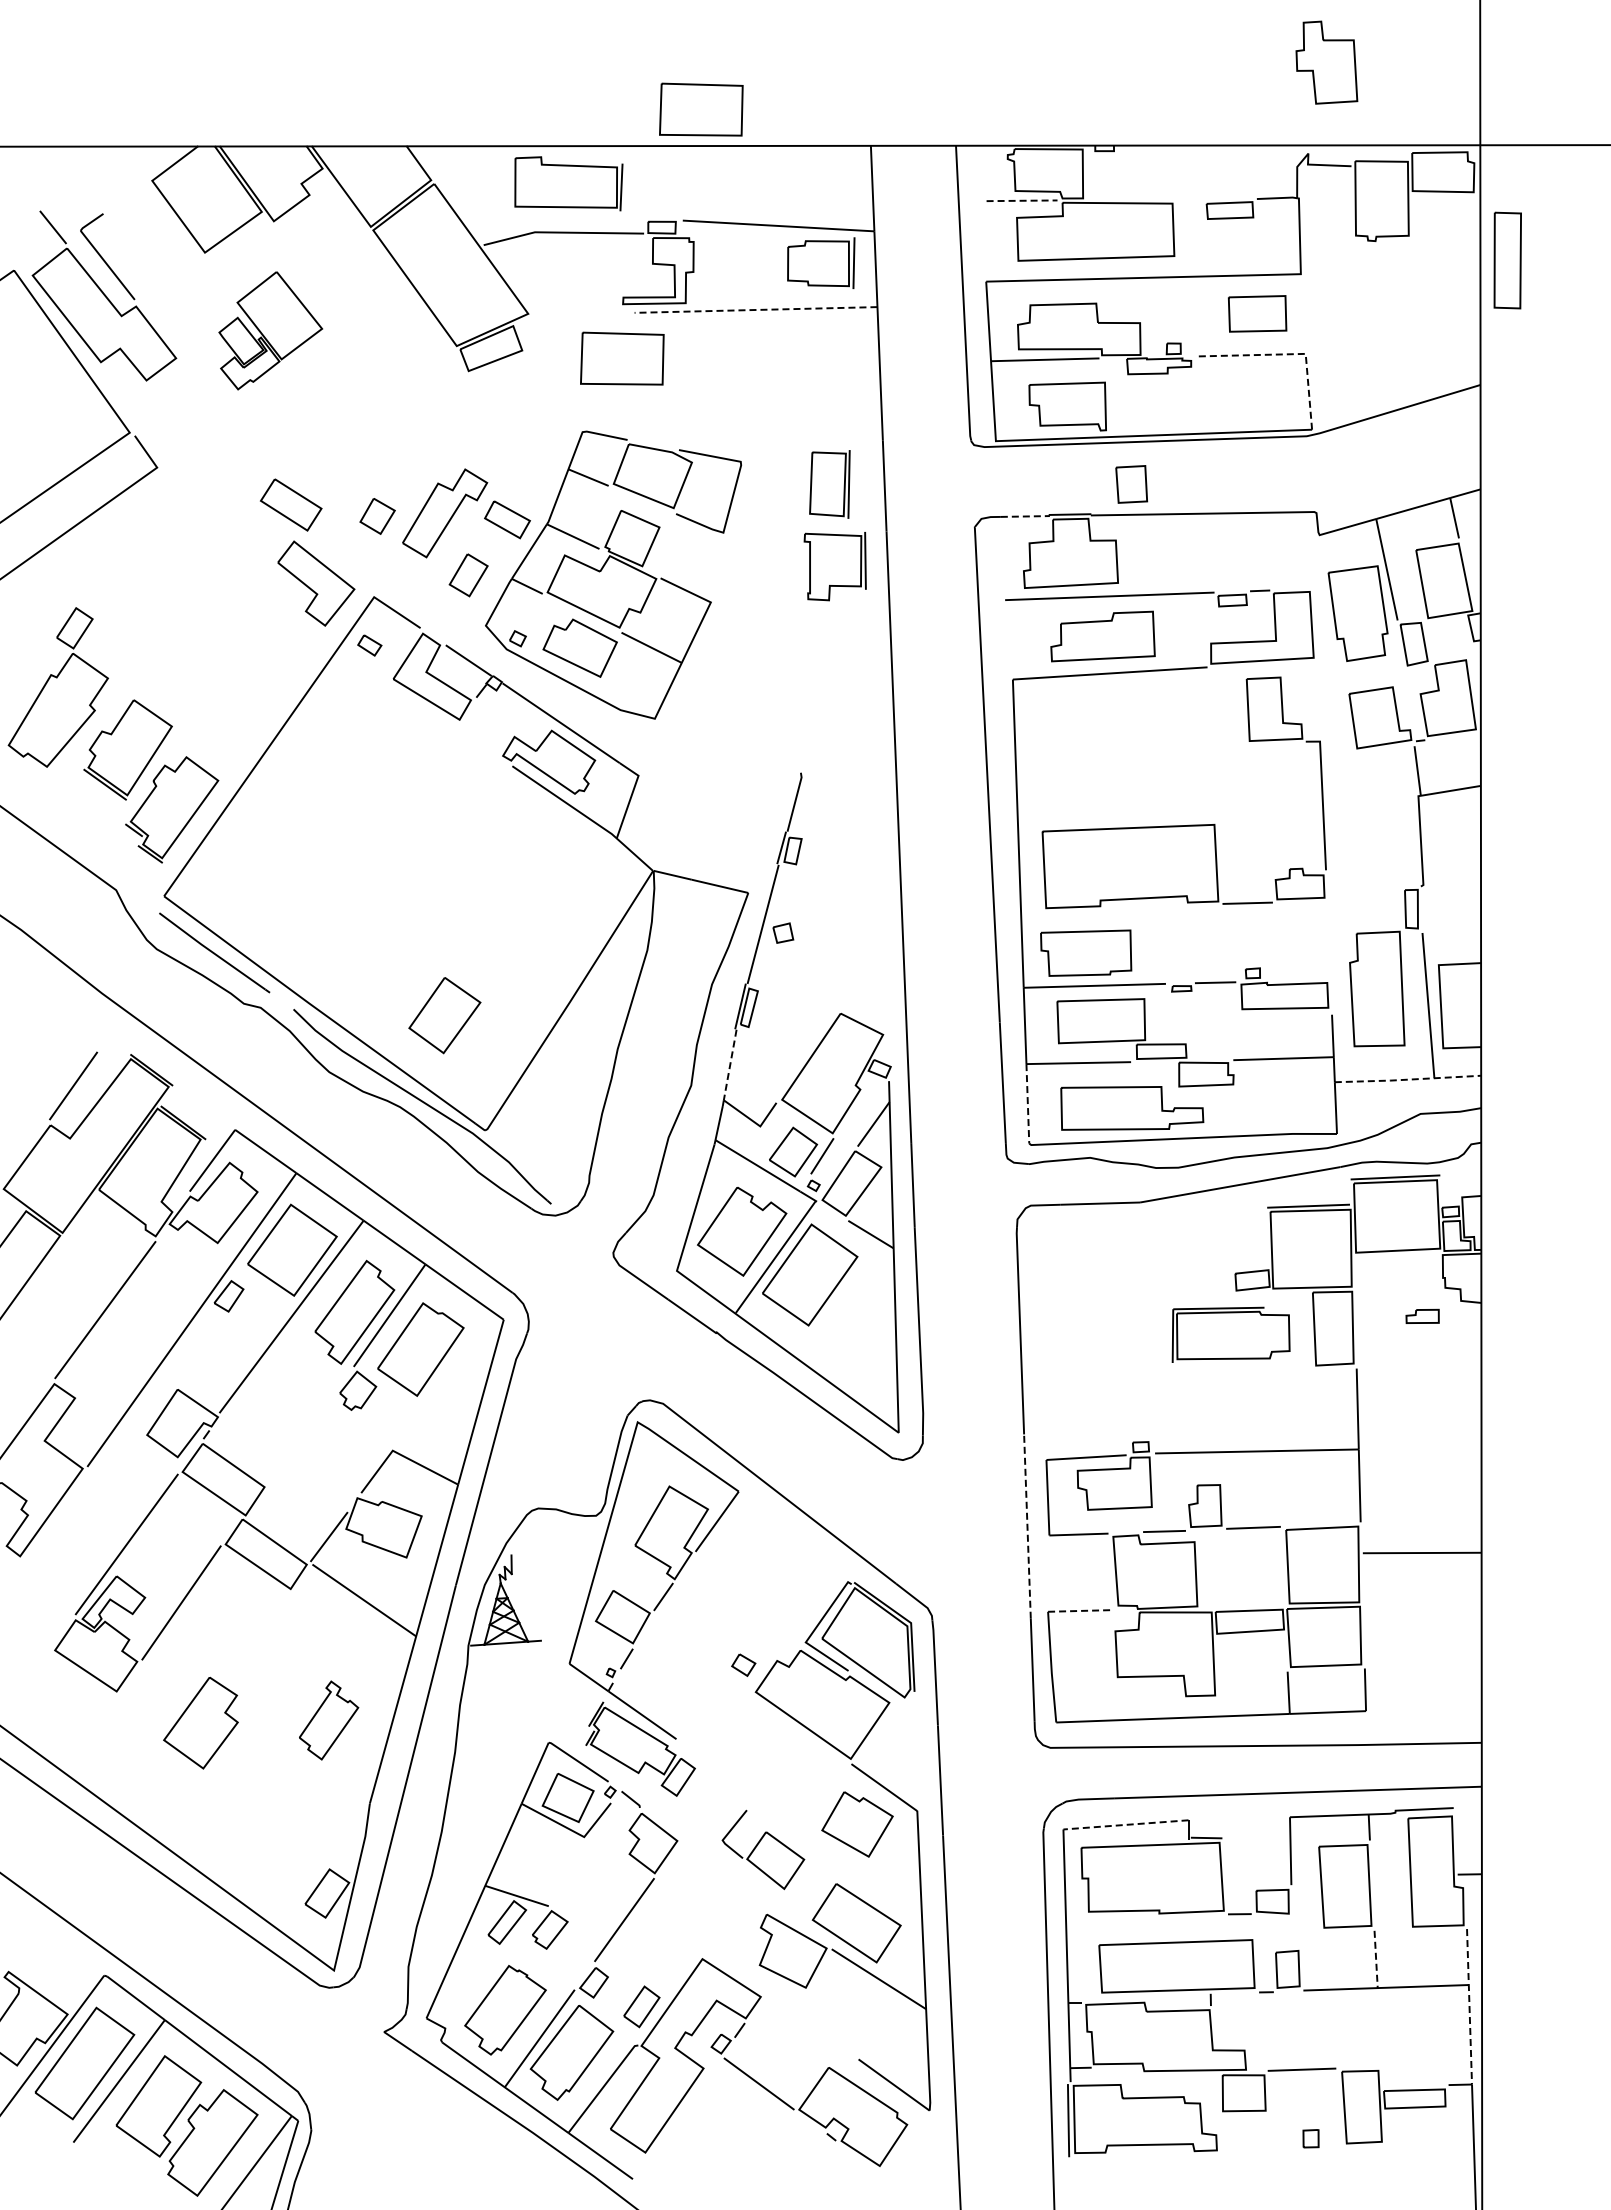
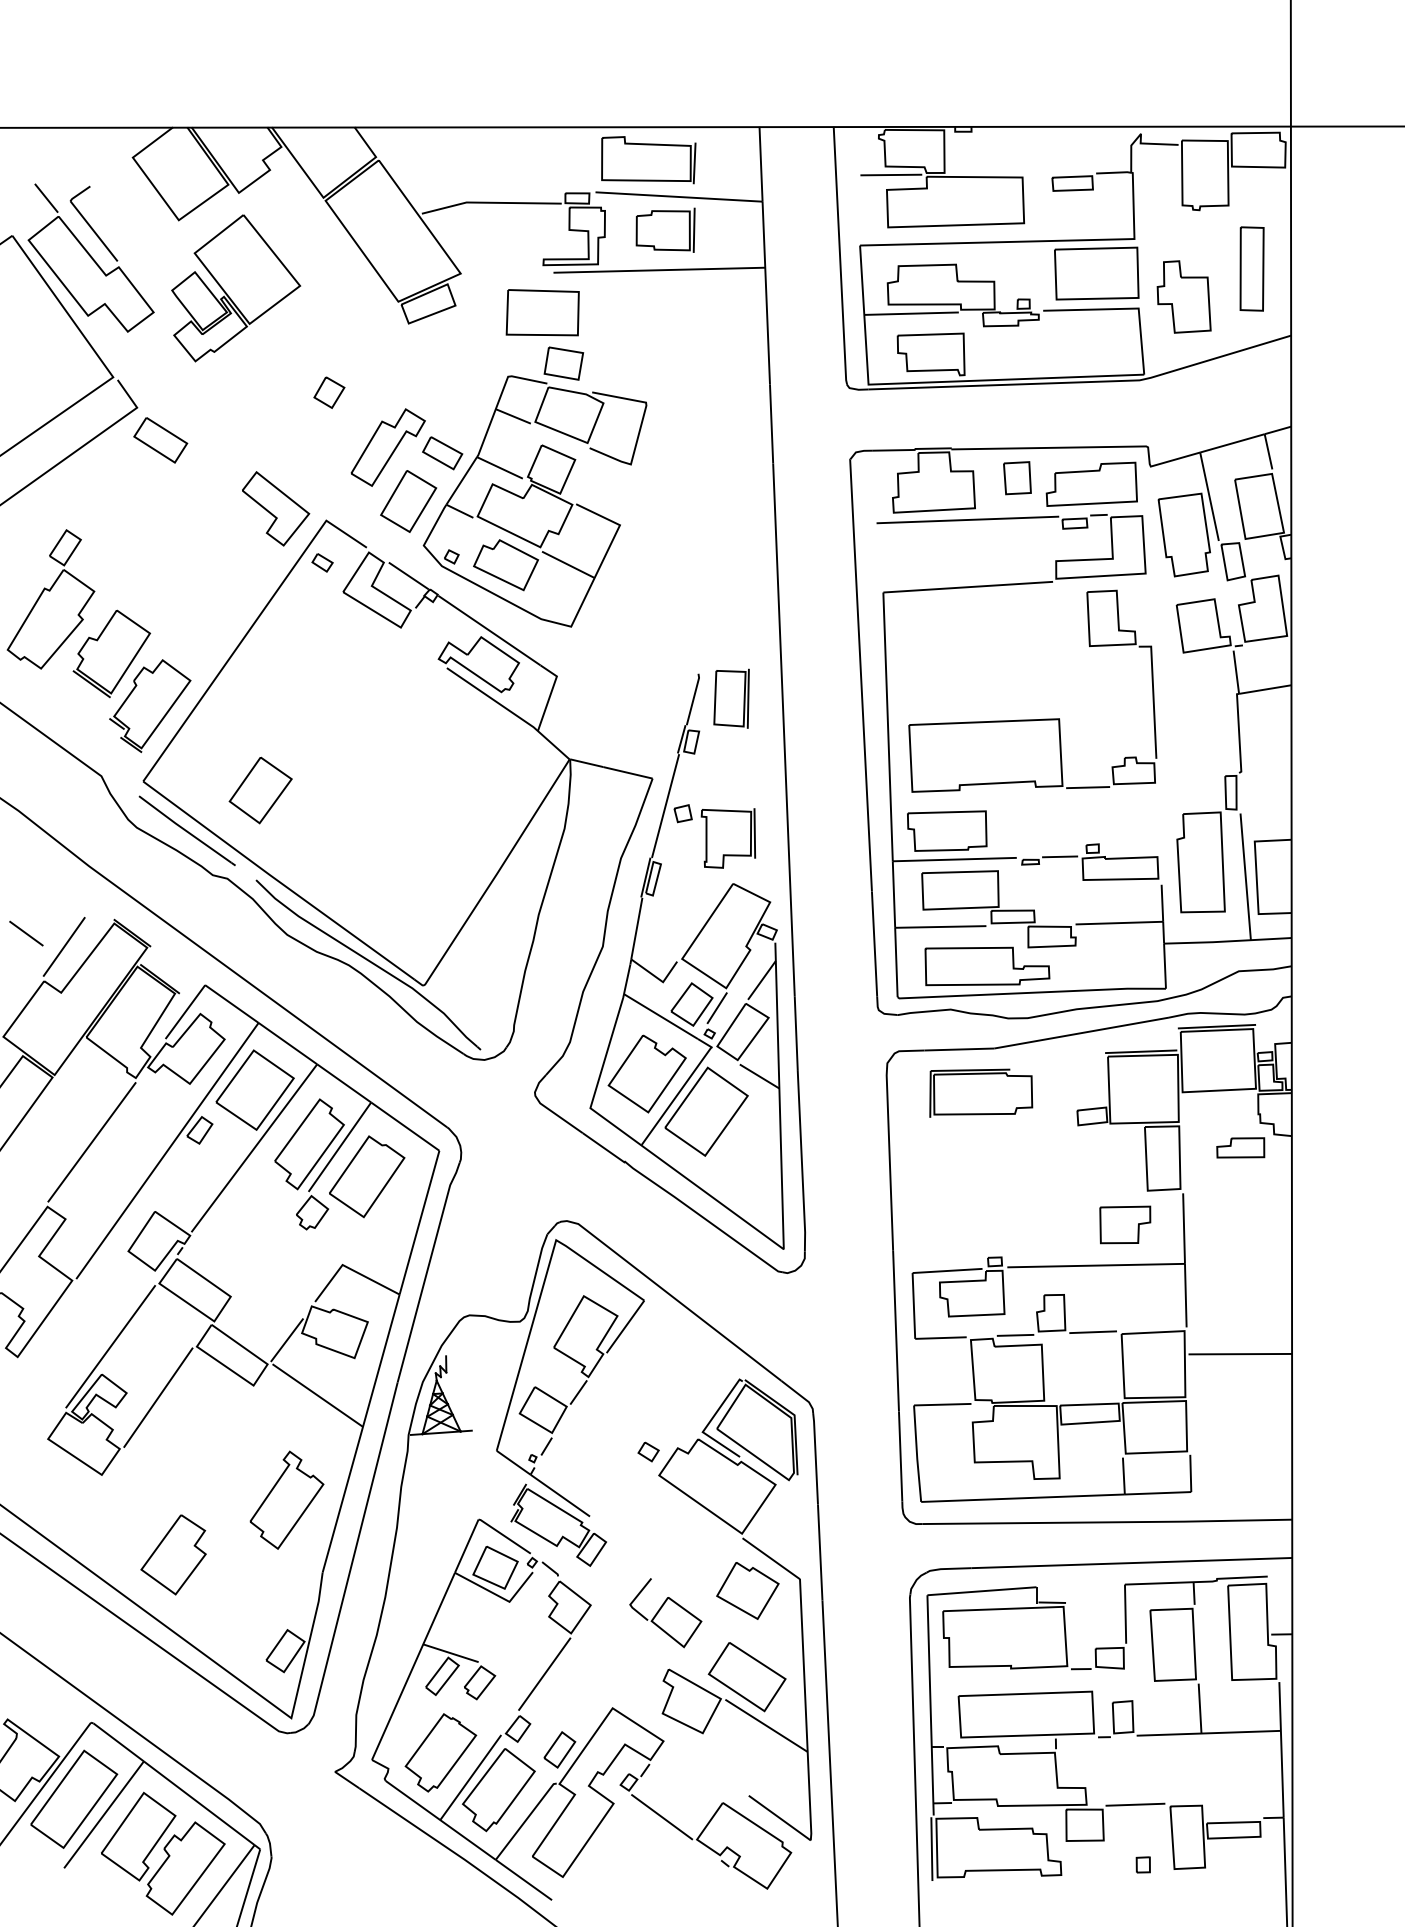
part: (1326, 62) -> (1183, 296), moved
part: (701, 109) -> (611, 95), removed
part: (568, 183) -> (648, 159), moved
line: (1022, 200) -> (891, 174), dashed -> solid
part: (1507, 260) -> (1251, 268), moved
part: (821, 263) -> (665, 230), moved
line: (755, 310) -> (658, 270), dashed -> solid
part: (1257, 313) -> (1096, 273), size x1.67
part: (270, 330) -> (235, 288), size x1.43
line: (1289, 354) -> (1124, 309), dashed -> solid
part: (646, 416) -> (563, 363), added
part: (829, 484) -> (731, 698), moved
part: (1131, 484) -> (1017, 478), moved
part: (291, 504) -> (160, 439), moved
part: (377, 516) -> (329, 392), moved
line: (1025, 516) -> (894, 450), dashed -> solid
part: (834, 566) -> (727, 838), moved
part: (468, 575) -> (408, 501), size x1.67
part: (1102, 636) -> (1091, 484), moved
part: (444, 1015) -> (260, 790), moved
line: (730, 1065) -> (637, 929), dashed -> solid
line: (29, 1070) -> (25, 933), added
line: (1407, 1079) -> (1227, 941), dashed -> solid
line: (1027, 1103) -> (896, 962), dashed -> solid
part: (1422, 1316) -> (1240, 1147), size x1.67
part: (1230, 1334) -> (980, 1092), moved
part: (1289, 1404) -> (1124, 1224), added
line: (1027, 1526) -> (896, 1331), dashed -> solid
line: (1081, 1610) -> (943, 1404), dashed -> solid
part: (328, 1720) -> (286, 1500), size x1.43
part: (200, 1722) -> (173, 1554), moved
line: (1125, 1824) -> (981, 1590), dashed -> solid
line: (1376, 1959) -> (1200, 1708), dashed -> solid
line: (1469, 2006) -> (1281, 1749), dashed -> solid

